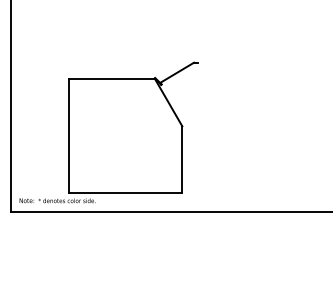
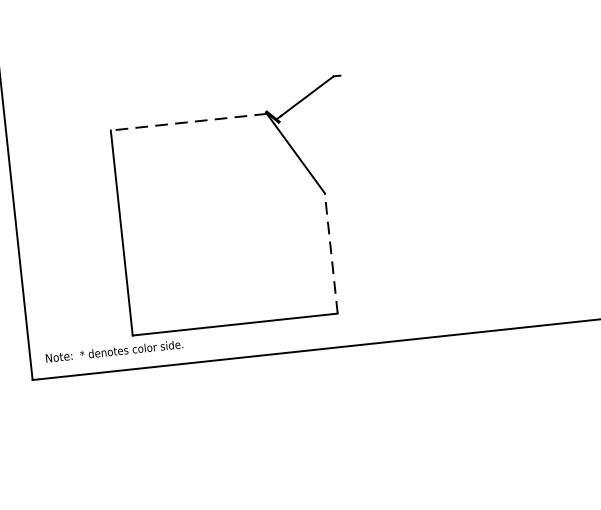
line: (111, 79) -> (188, 122), solid -> dashed
line: (182, 159) -> (331, 252), solid -> dashed

